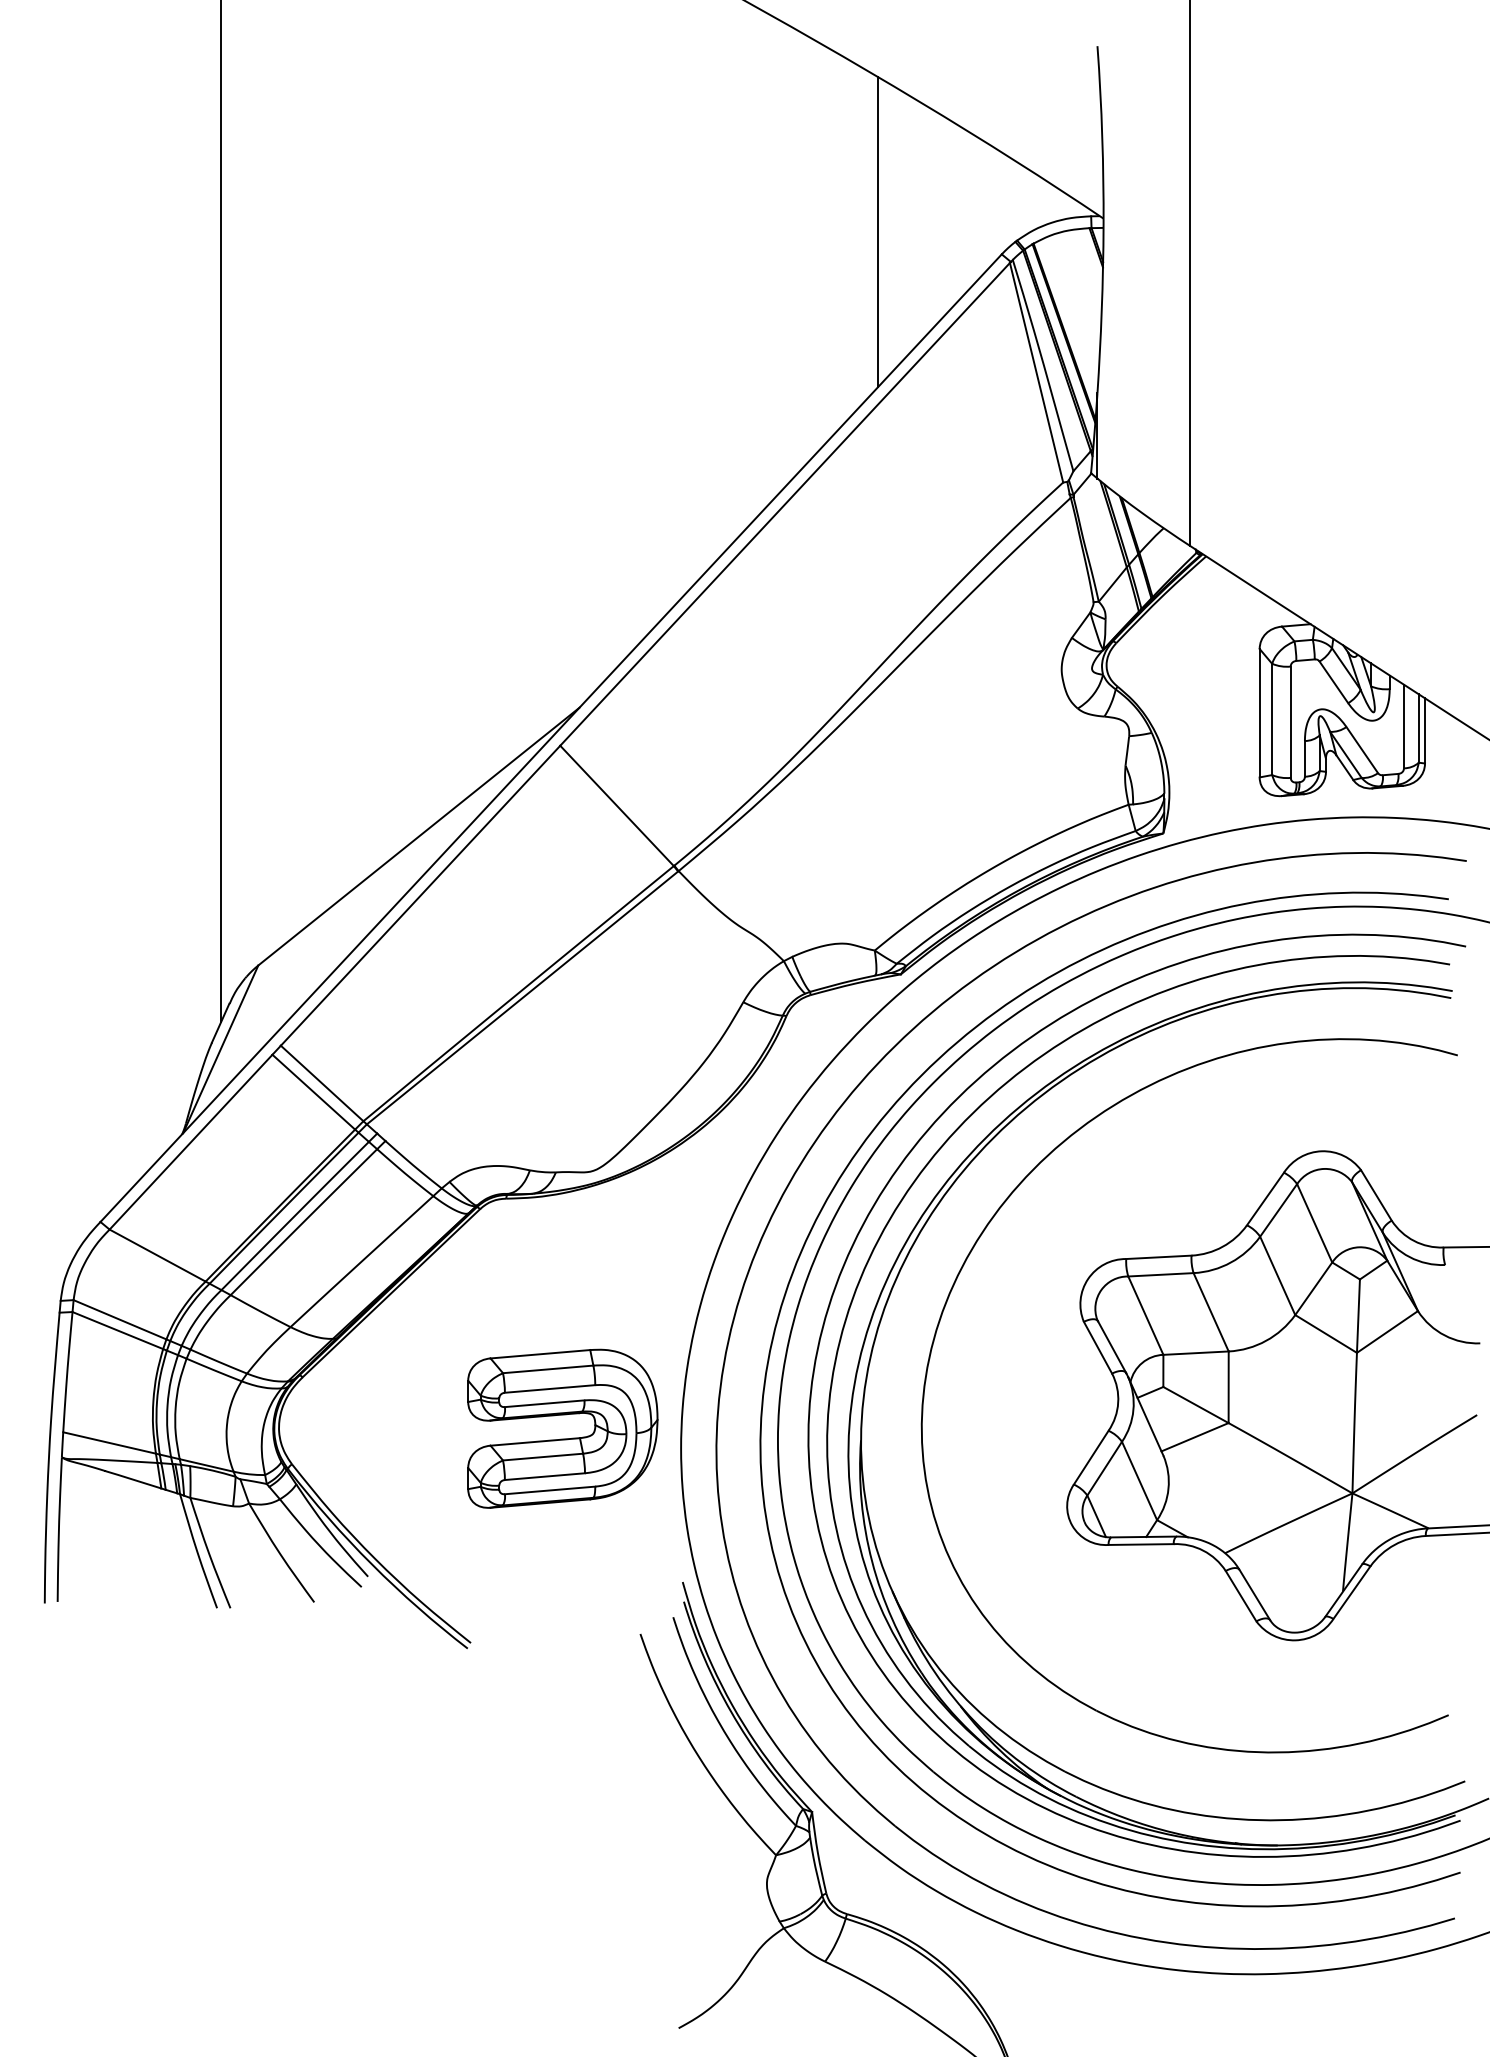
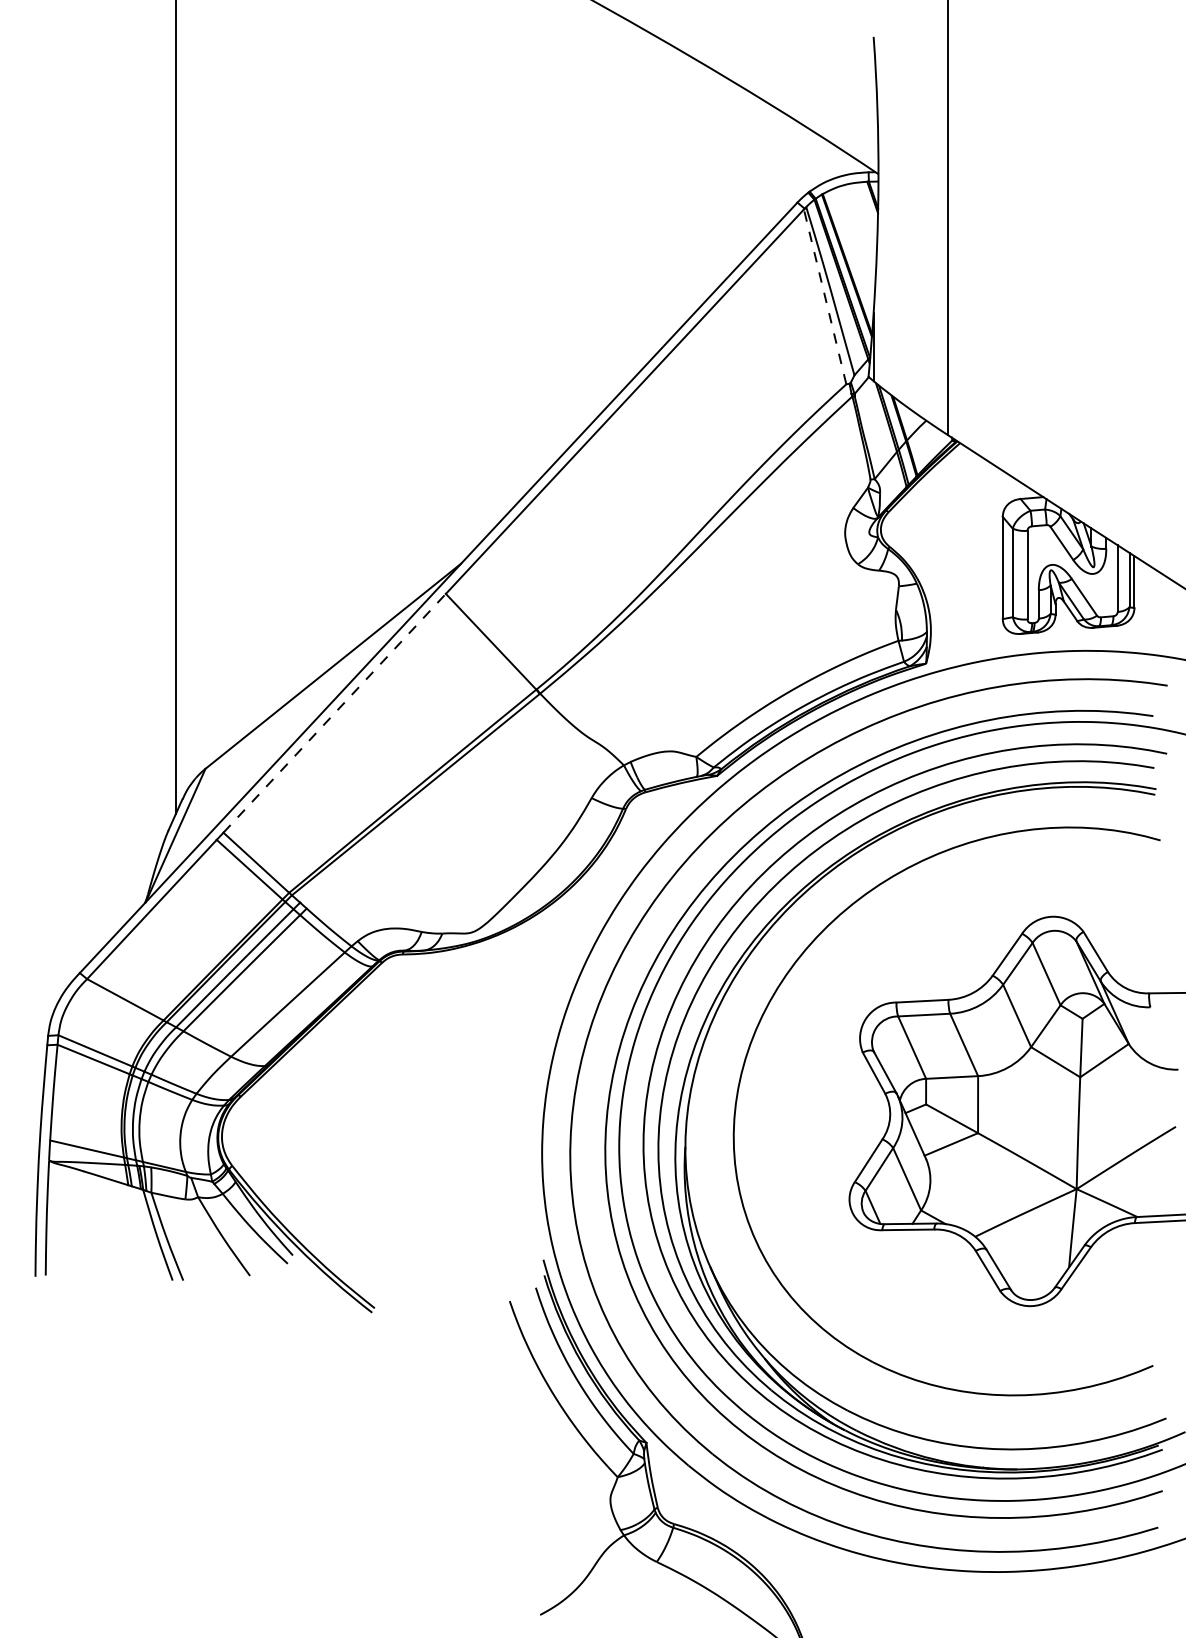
line: (878, 231) -> (699, 184), removed
line: (1036, 372) -> (825, 296), solid -> dashed
line: (420, 895) -> (334, 713), solid -> dashed
part: (562, 1438) -> (447, 1145), removed

